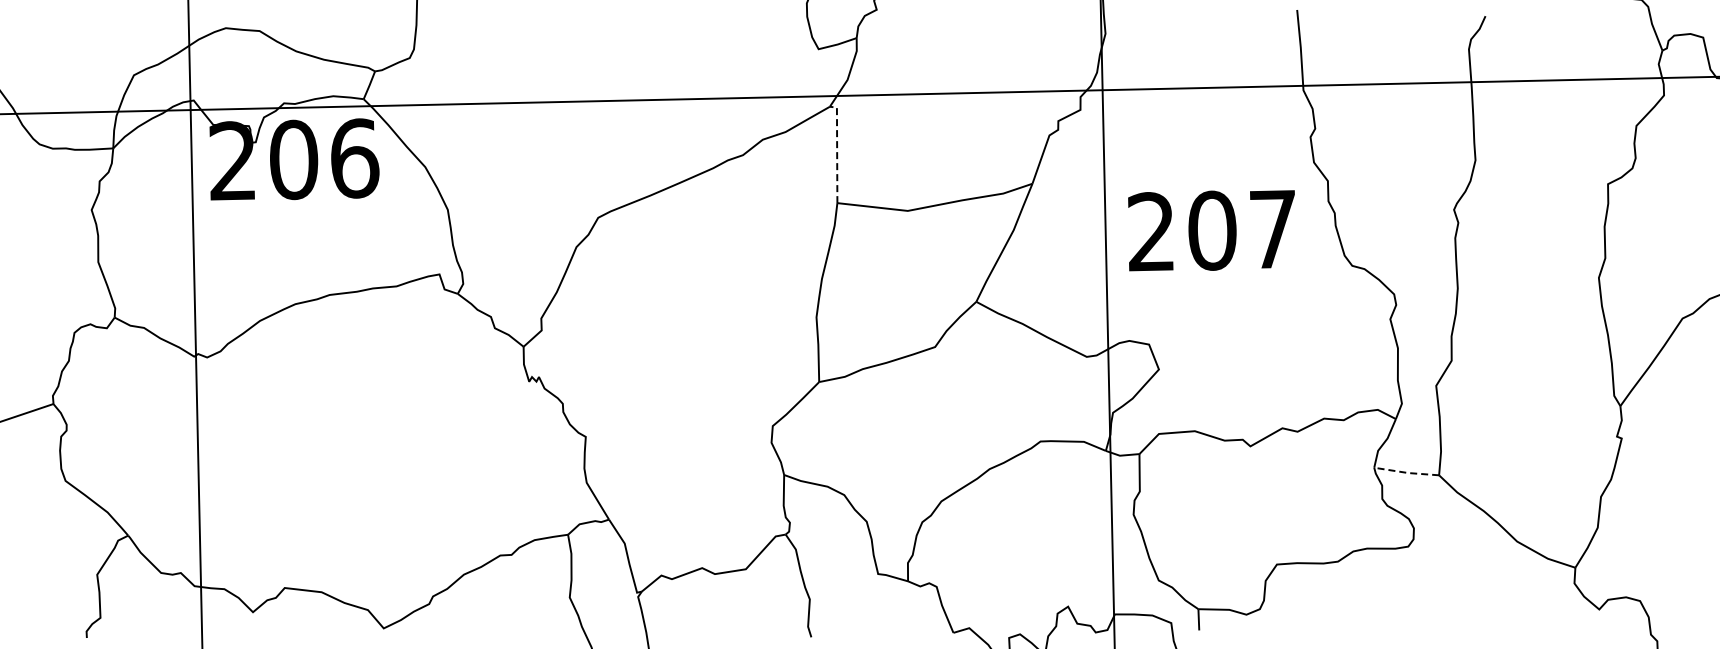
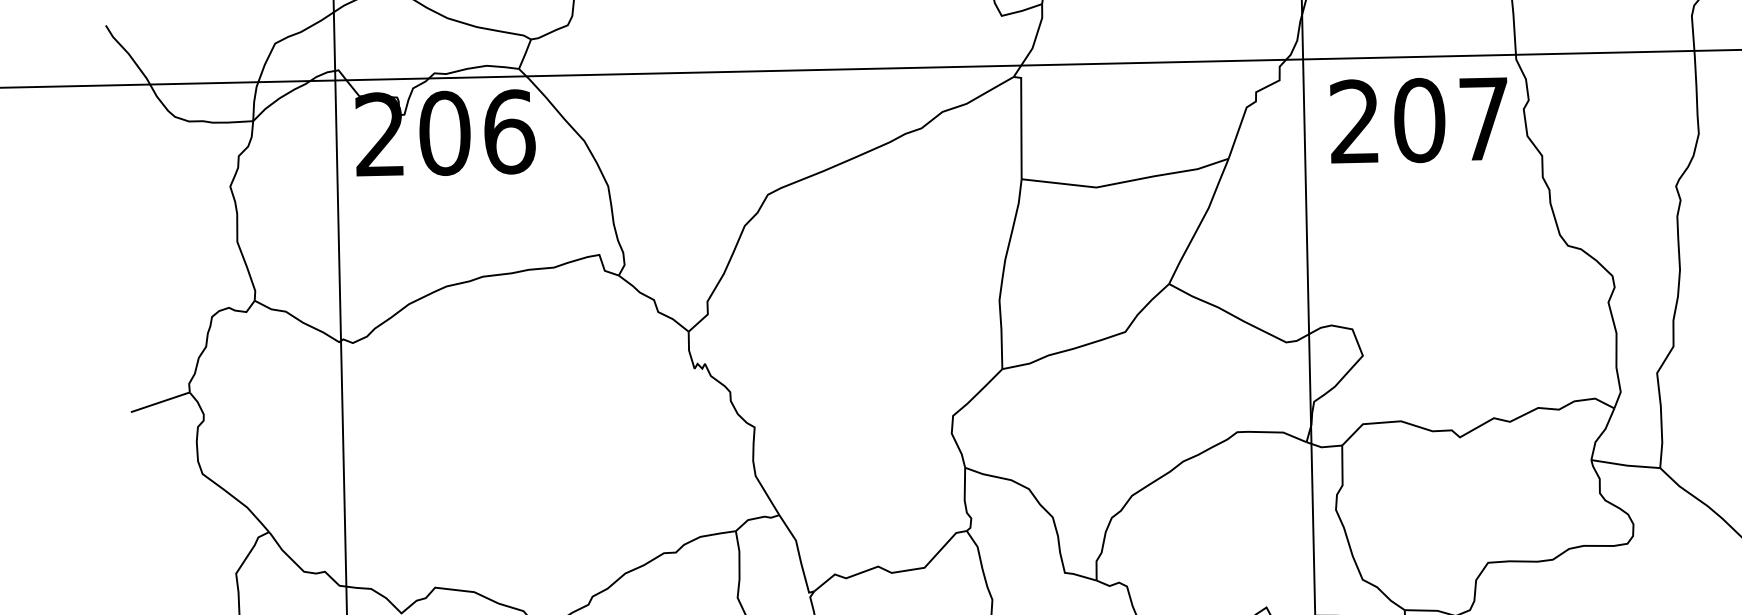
line: (837, 150) -> (1021, 123), dashed -> solid
text: (1211, 230) -> (1418, 120), moved
line: (1407, 472) -> (1626, 465), dashed -> solid

